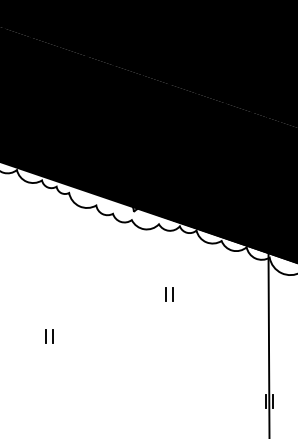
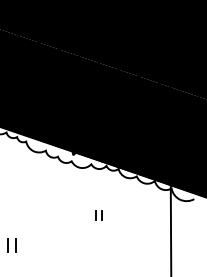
part: (49, 336) -> (11, 245), size x1.4

